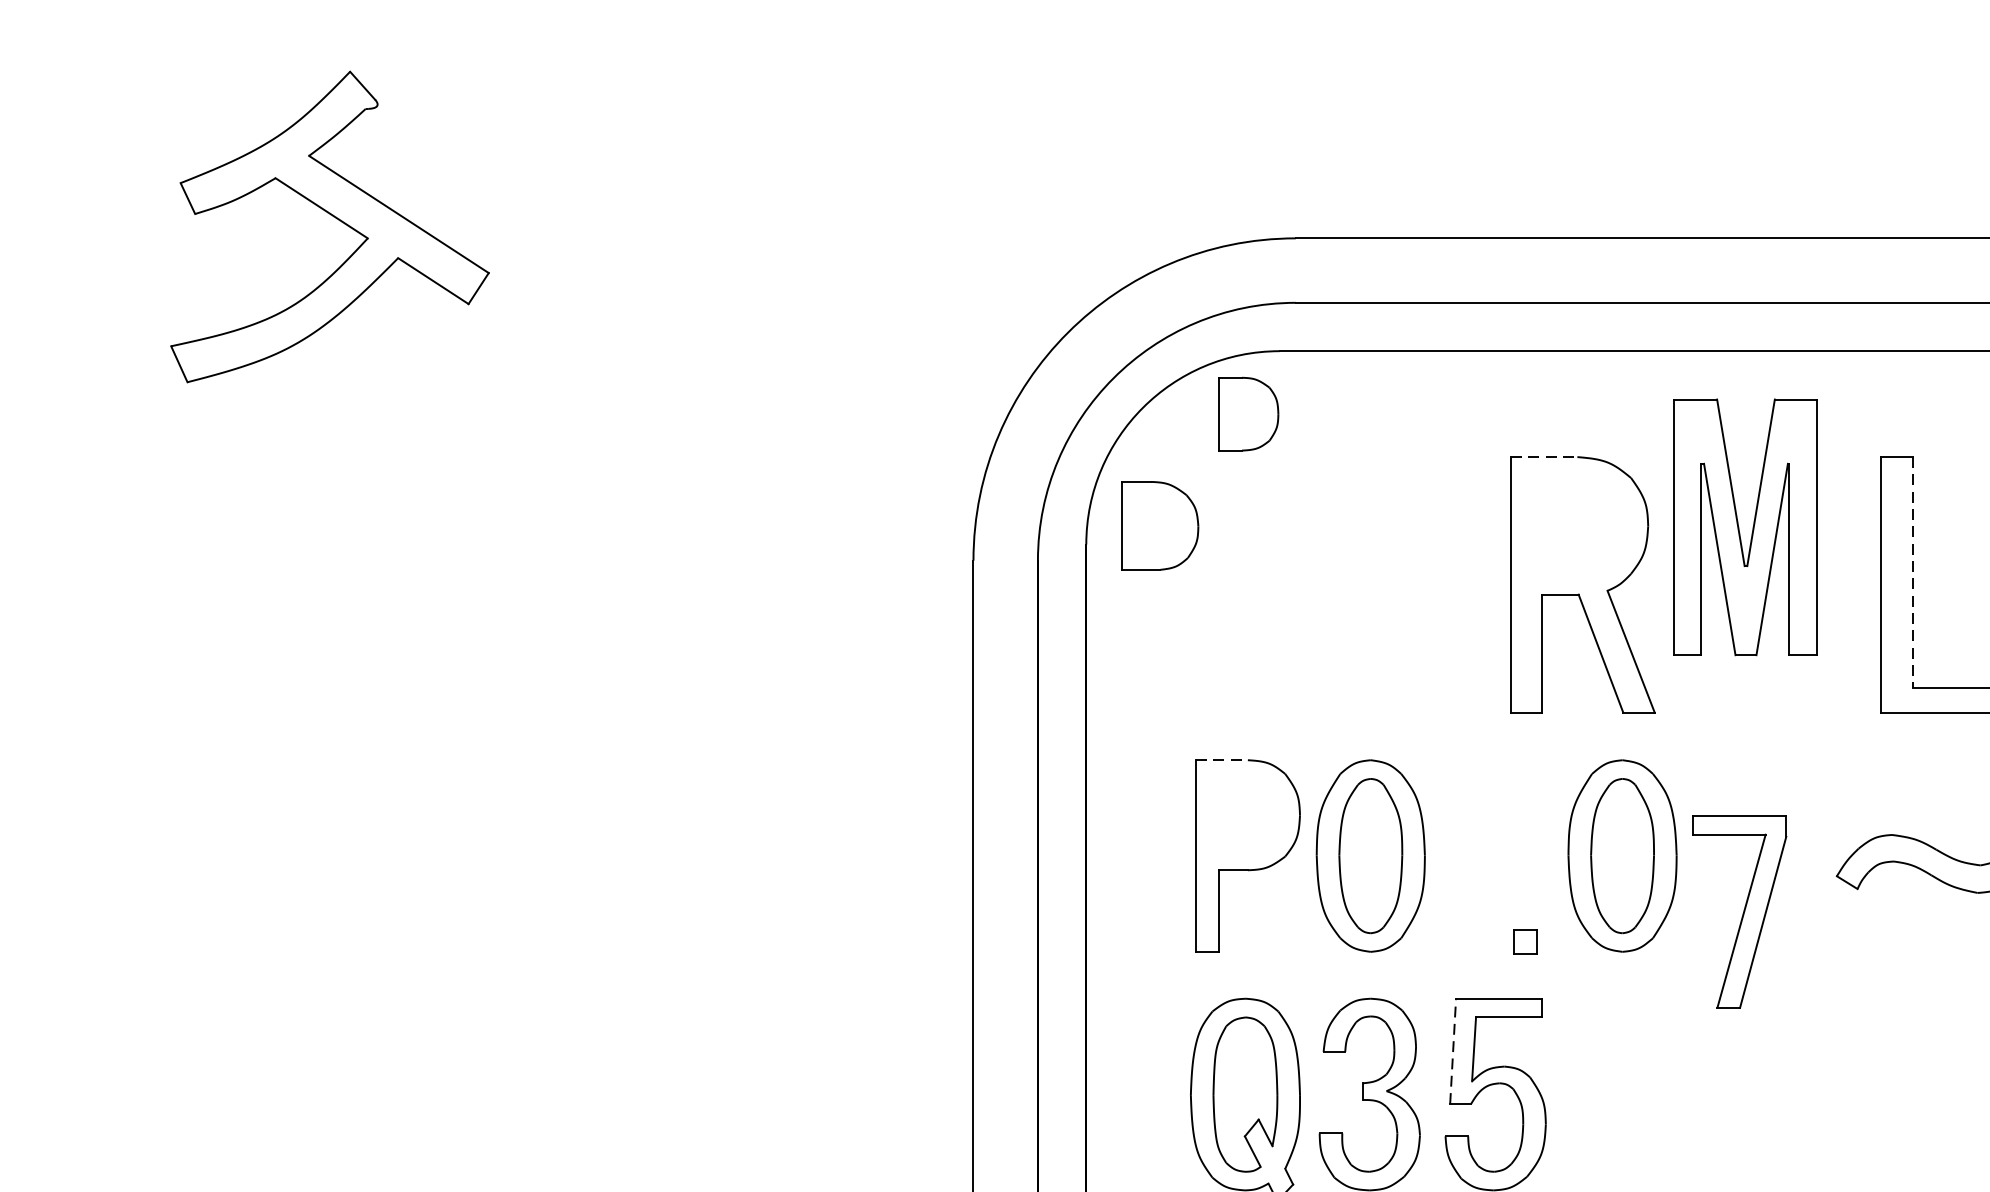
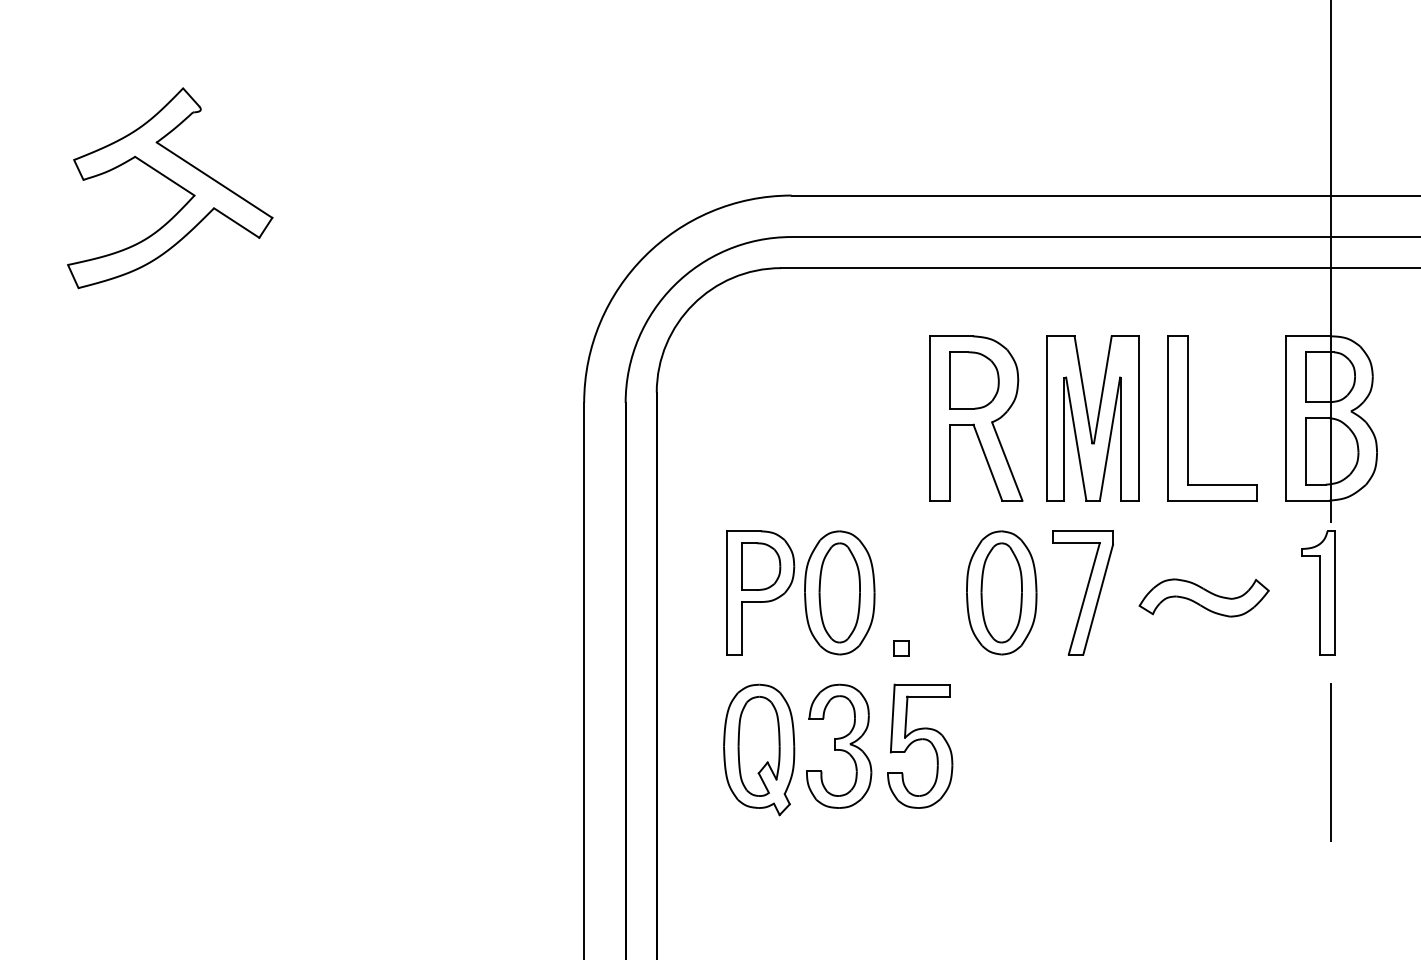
part: (1249, 413) -> (761, 566), moved
line: (1544, 457) -> (951, 336), dashed -> solid
part: (1160, 525) -> (974, 380), moved
part: (1744, 527) -> (1092, 418), moved
line: (1912, 574) -> (1188, 411), dashed -> solid
line: (1222, 760) -> (744, 531), dashed -> solid
part: (1738, 911) -> (1082, 592), moved
part: (1525, 942) -> (901, 648), moved
line: (1452, 1051) -> (892, 718), dashed -> solid

